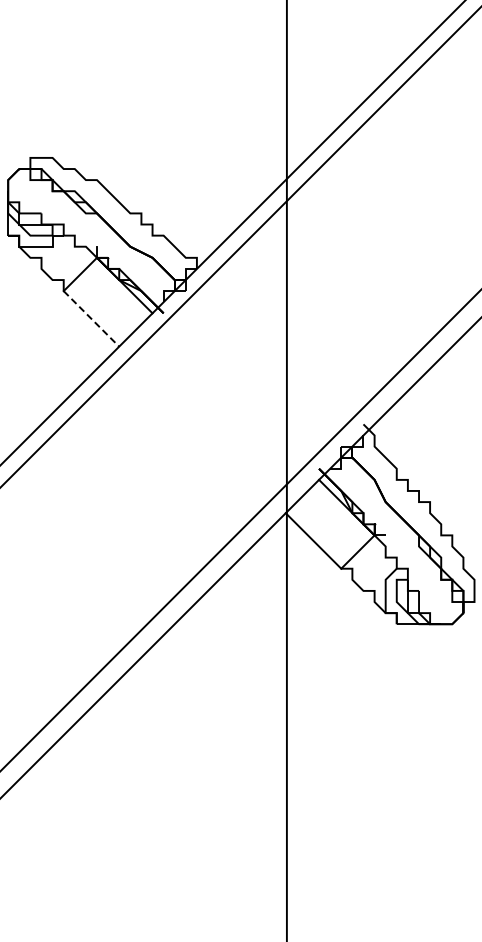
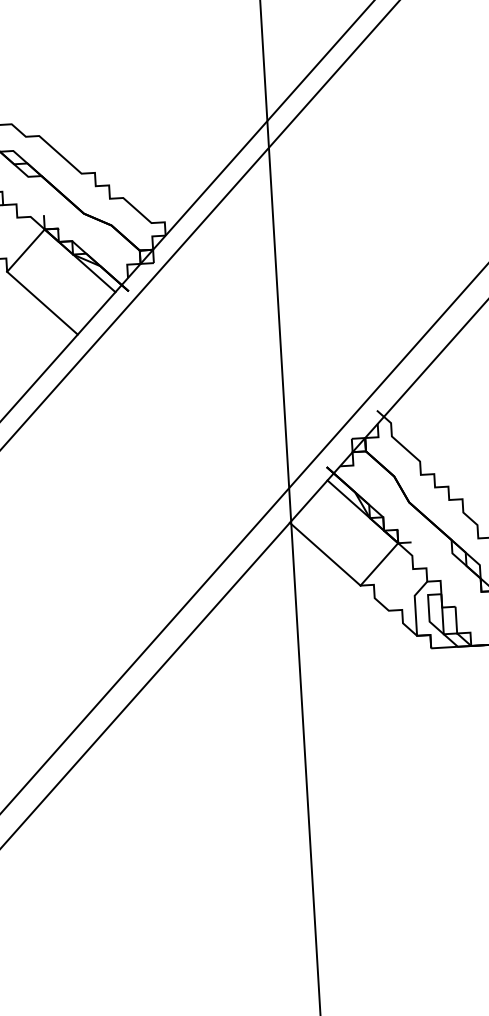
line: (91, 319) -> (42, 303), dashed -> solid

